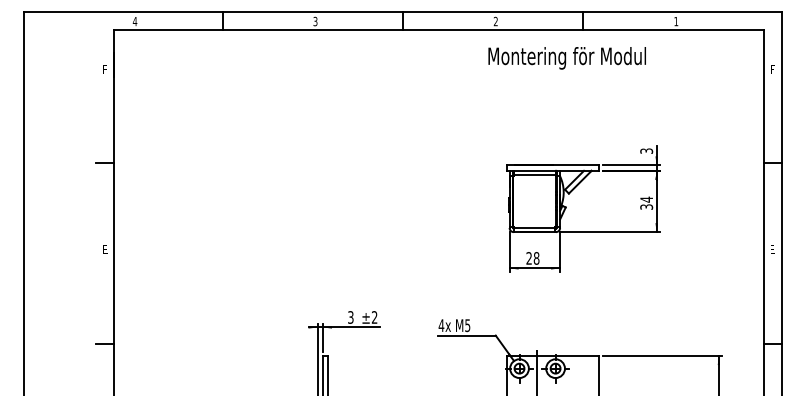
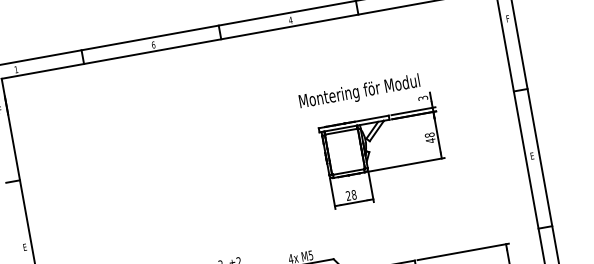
text: (134, 21) -> (15, 69), 4 -> 1
text: (315, 21) -> (153, 44), 3 -> 6
text: (495, 21) -> (290, 20), 2 -> 4
text: (566, 58) -> (359, 92), moved
text: (646, 203) -> (430, 138), 34 -> 48

